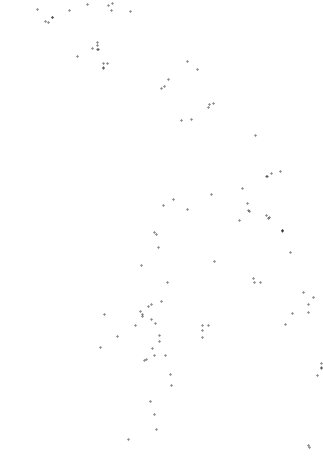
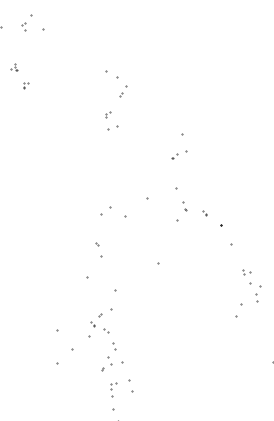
part: (164, 83) -> (123, 90), moved
part: (210, 105) -> (108, 114), moved
part: (273, 173) -> (179, 154), moved
part: (256, 280) -> (246, 271), moved
part: (205, 331) -> (114, 389), moved

